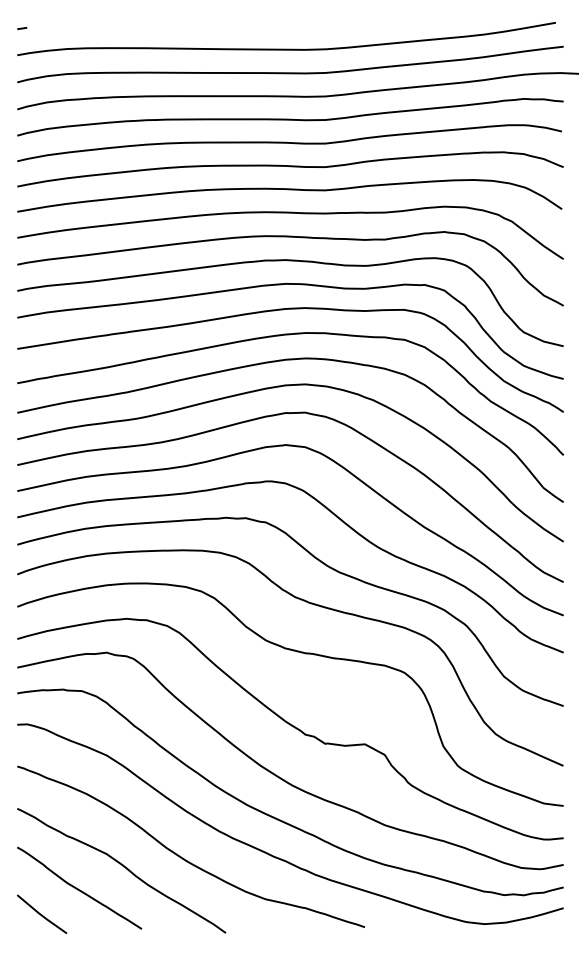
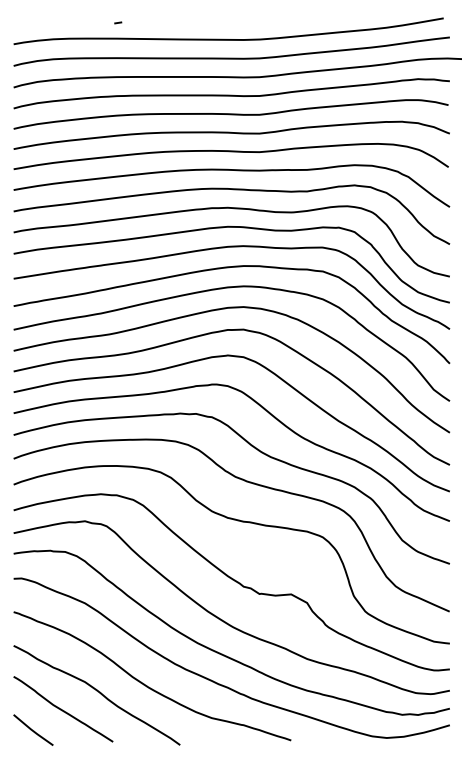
line: (22, 28) -> (118, 22), moved

